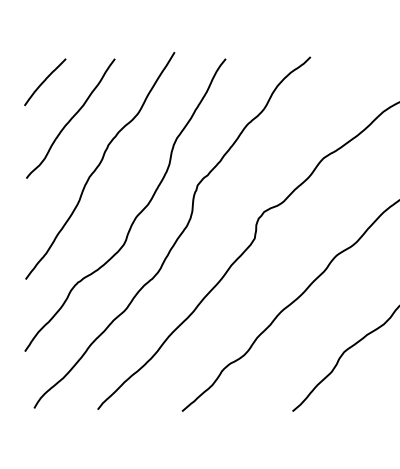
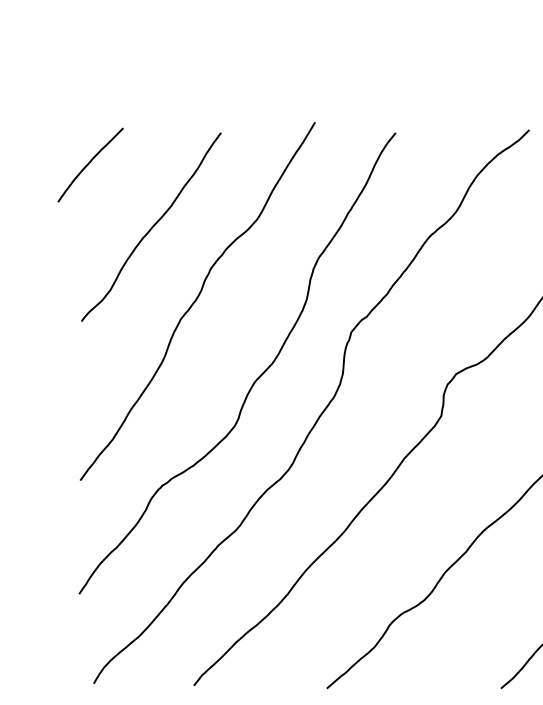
curve: (45, 81) -> (91, 163), moved

